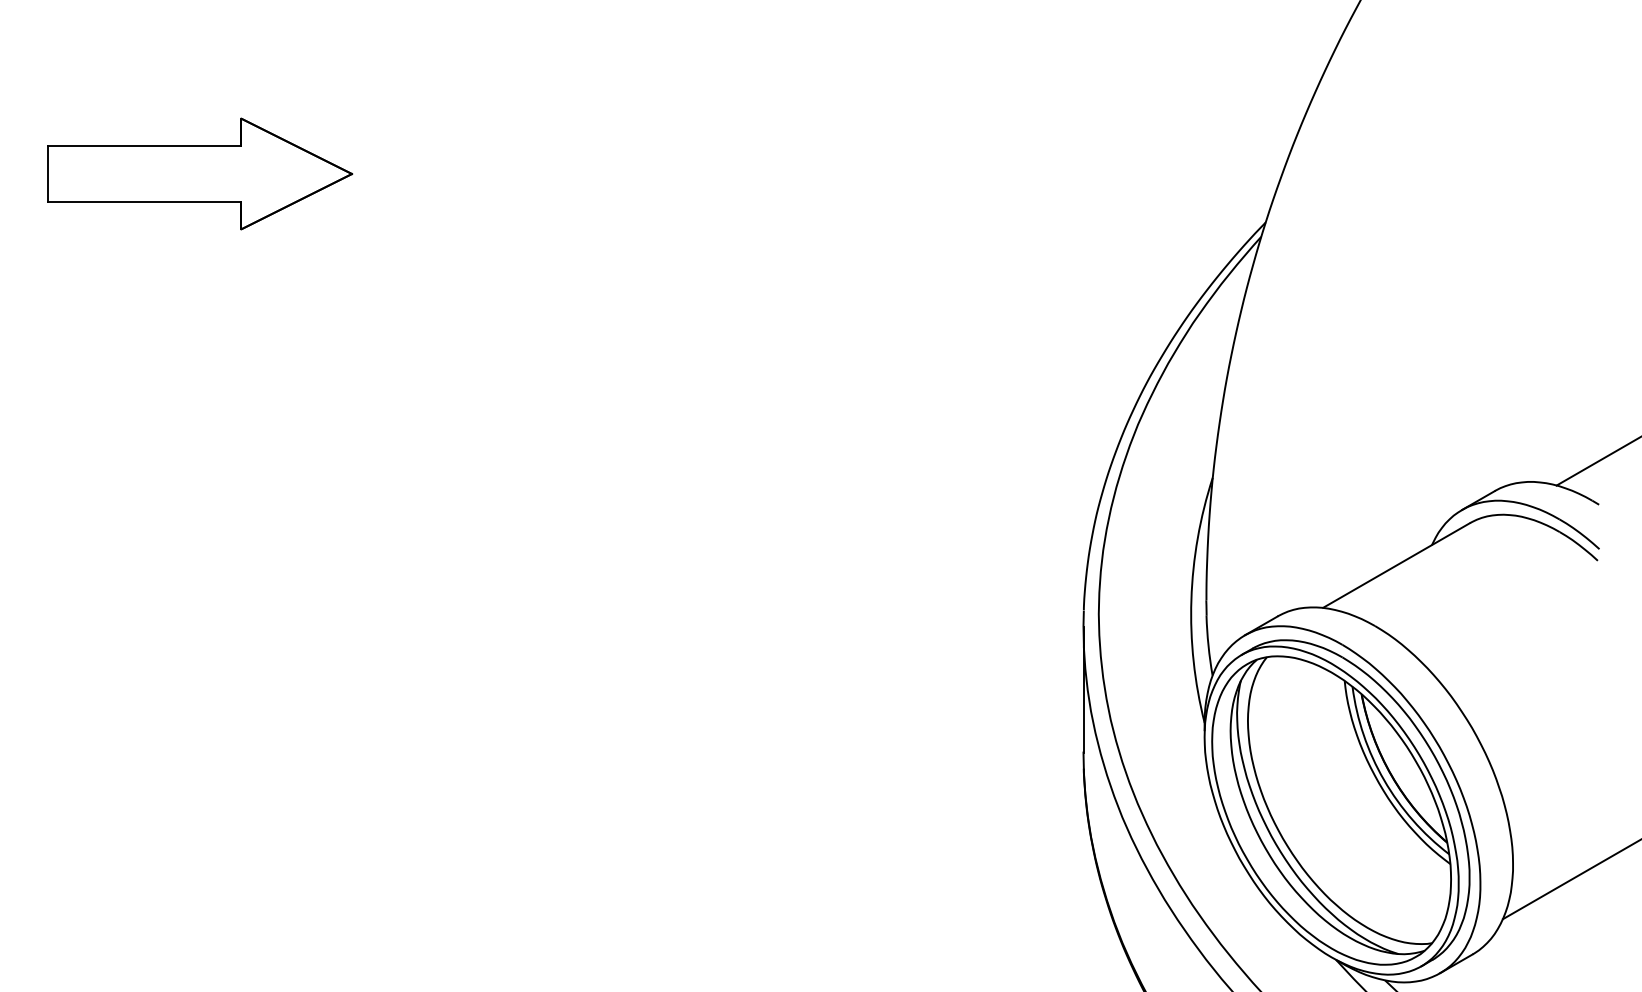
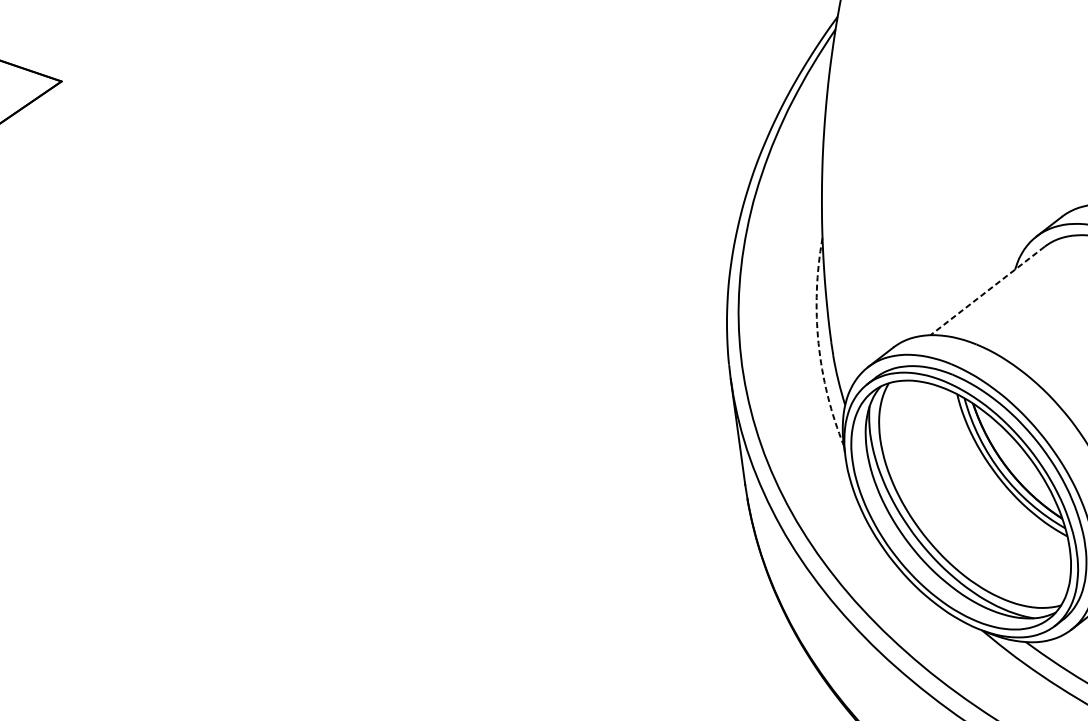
line: (1396, 565) -> (987, 290), solid -> dashed
arc: (1191, 599) -> (818, 343), solid -> dashed

